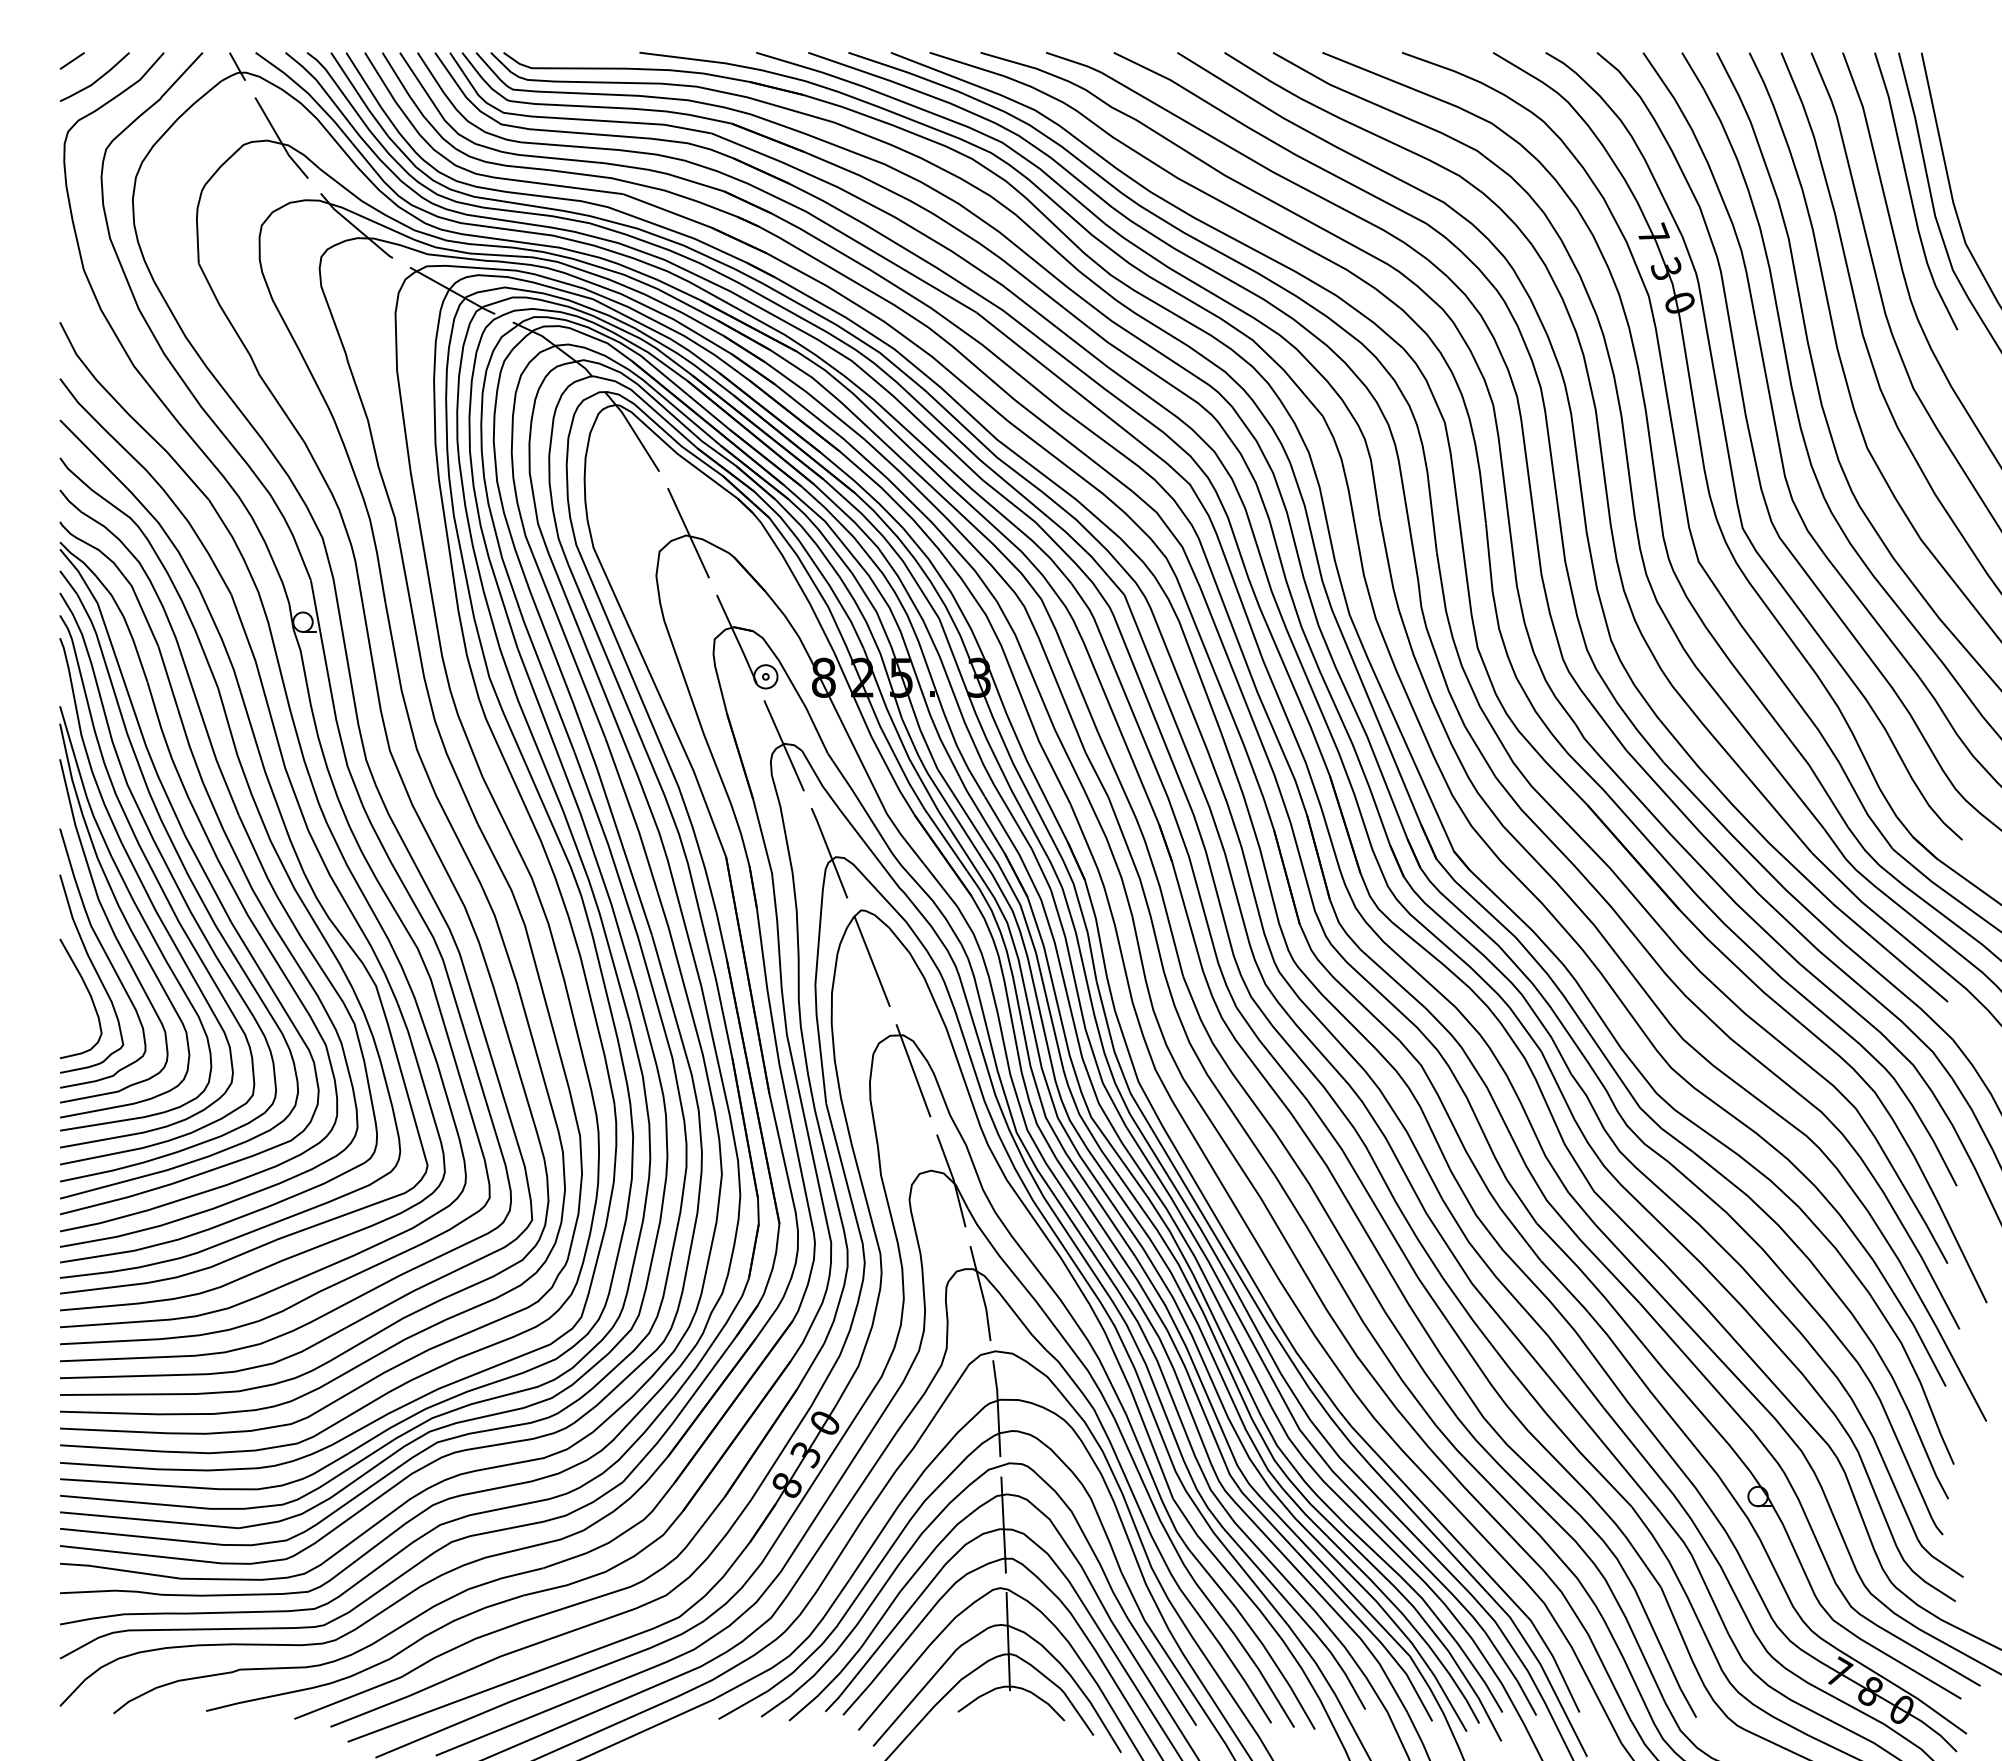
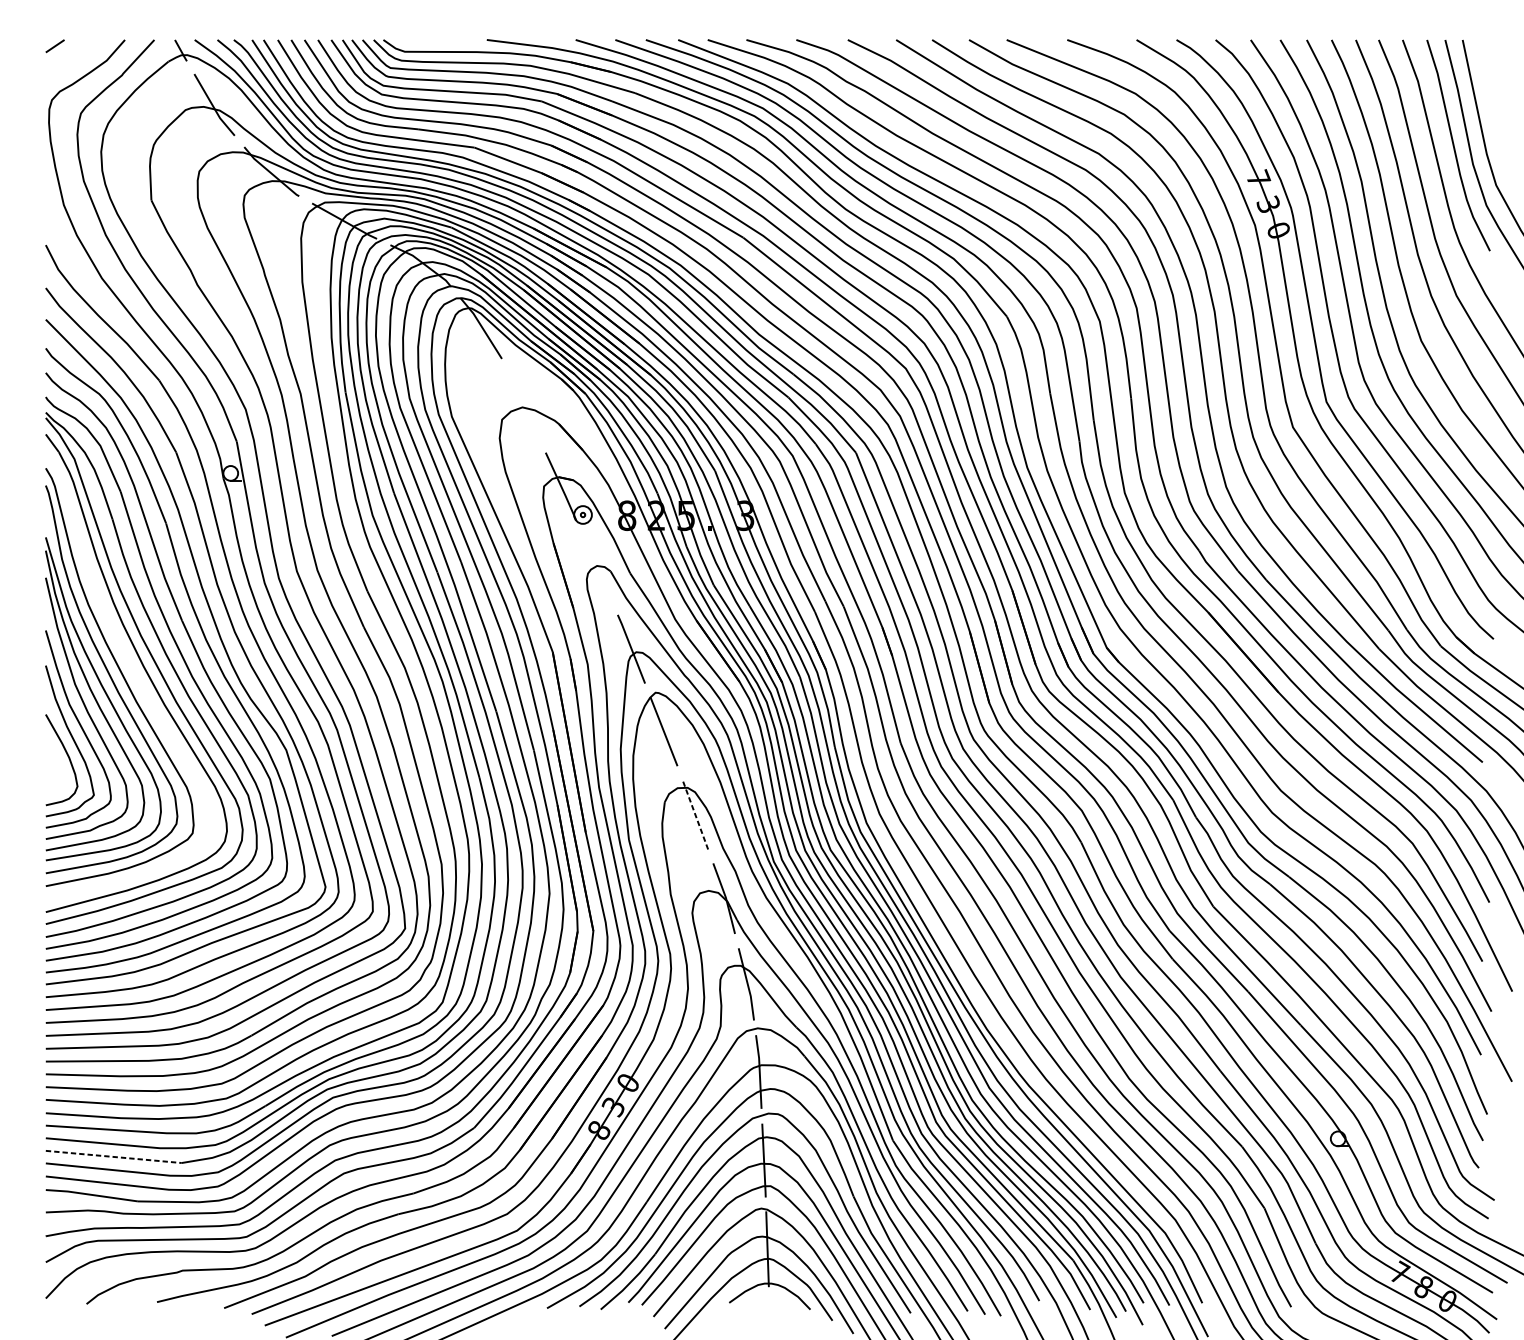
line: (96, 79) -> (73, 60), removed
line: (688, 532) -> (524, 405), removed
line: (783, 745) -> (596, 567), removed
curve: (173, 881) -> (132, 670), removed
line: (913, 1070) -> (695, 814), solid -> dashed
line: (149, 1520) -> (113, 1157), solid -> dashed

